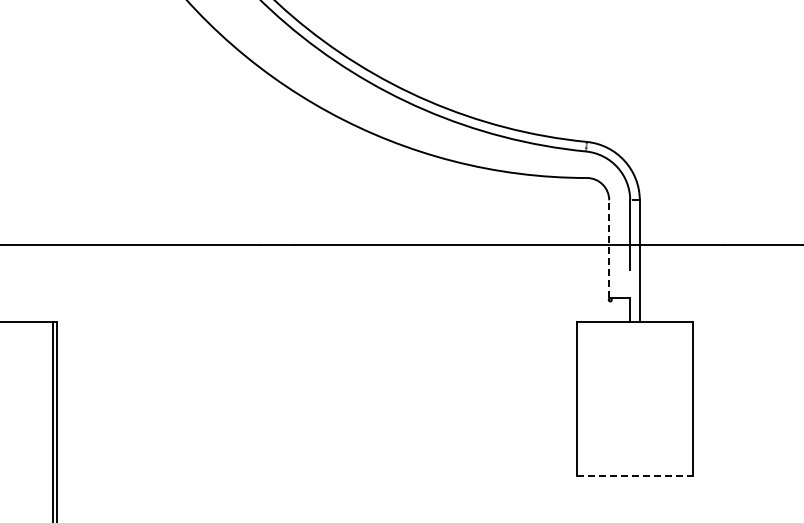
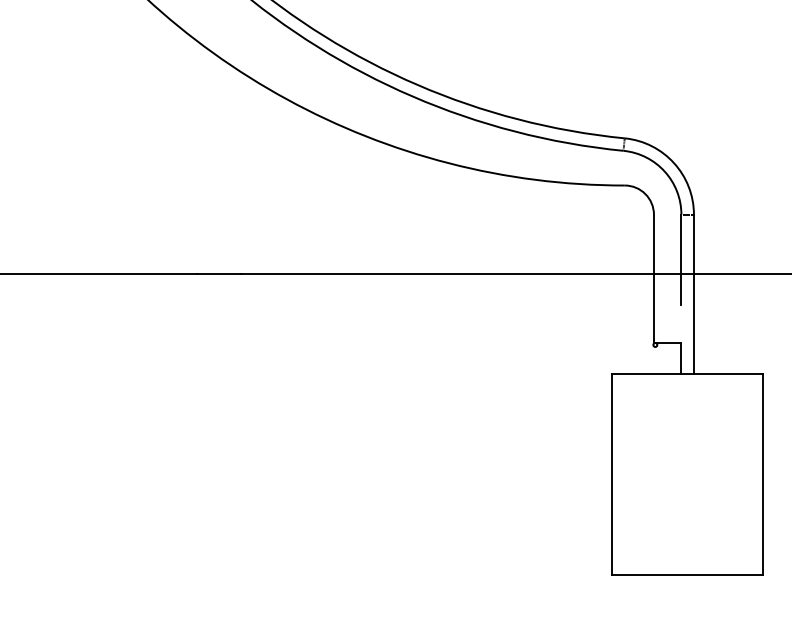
line: (609, 248) -> (654, 277), dashed -> solid
line: (635, 476) -> (688, 576), dashed -> solid

